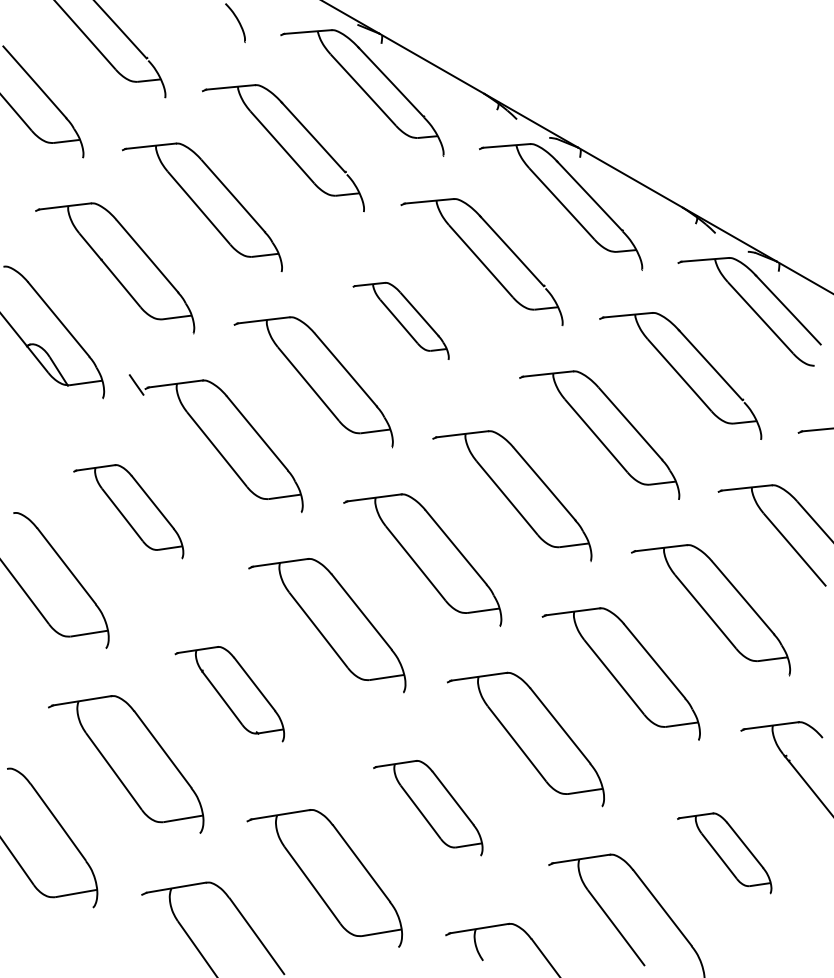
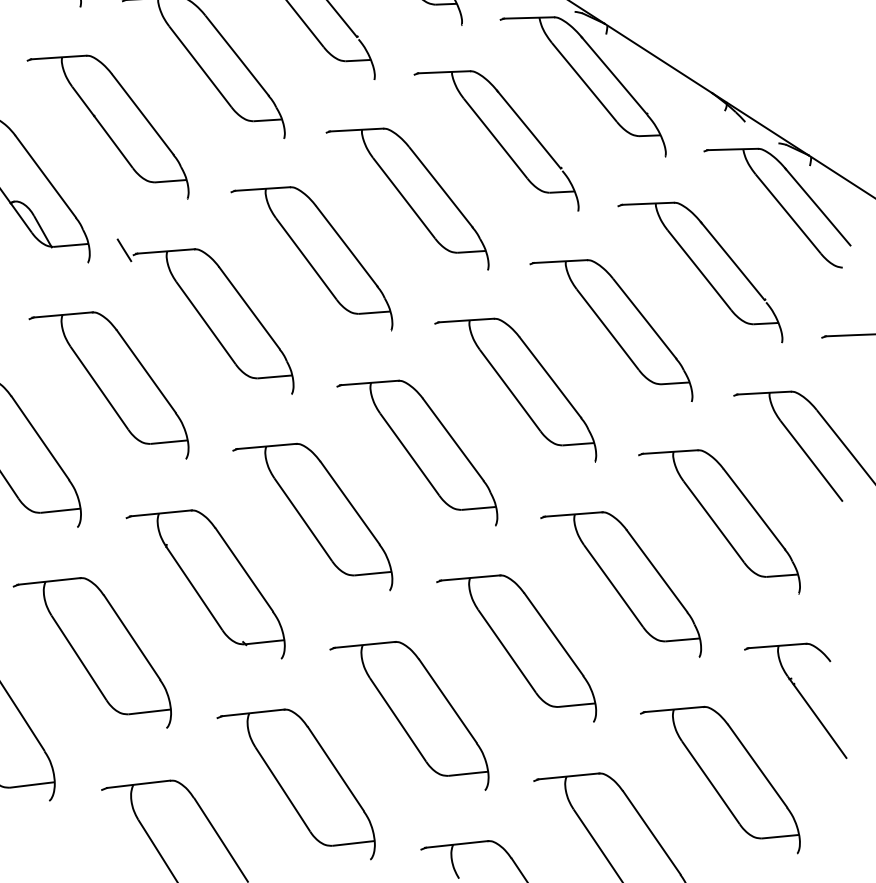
part: (400, 320) -> (407, 196), size x1.67
part: (128, 511) -> (108, 383), size x1.43
part: (229, 693) -> (205, 581), size x1.43
part: (427, 807) -> (408, 713), size x1.43
part: (724, 853) -> (720, 778), size x1.67

